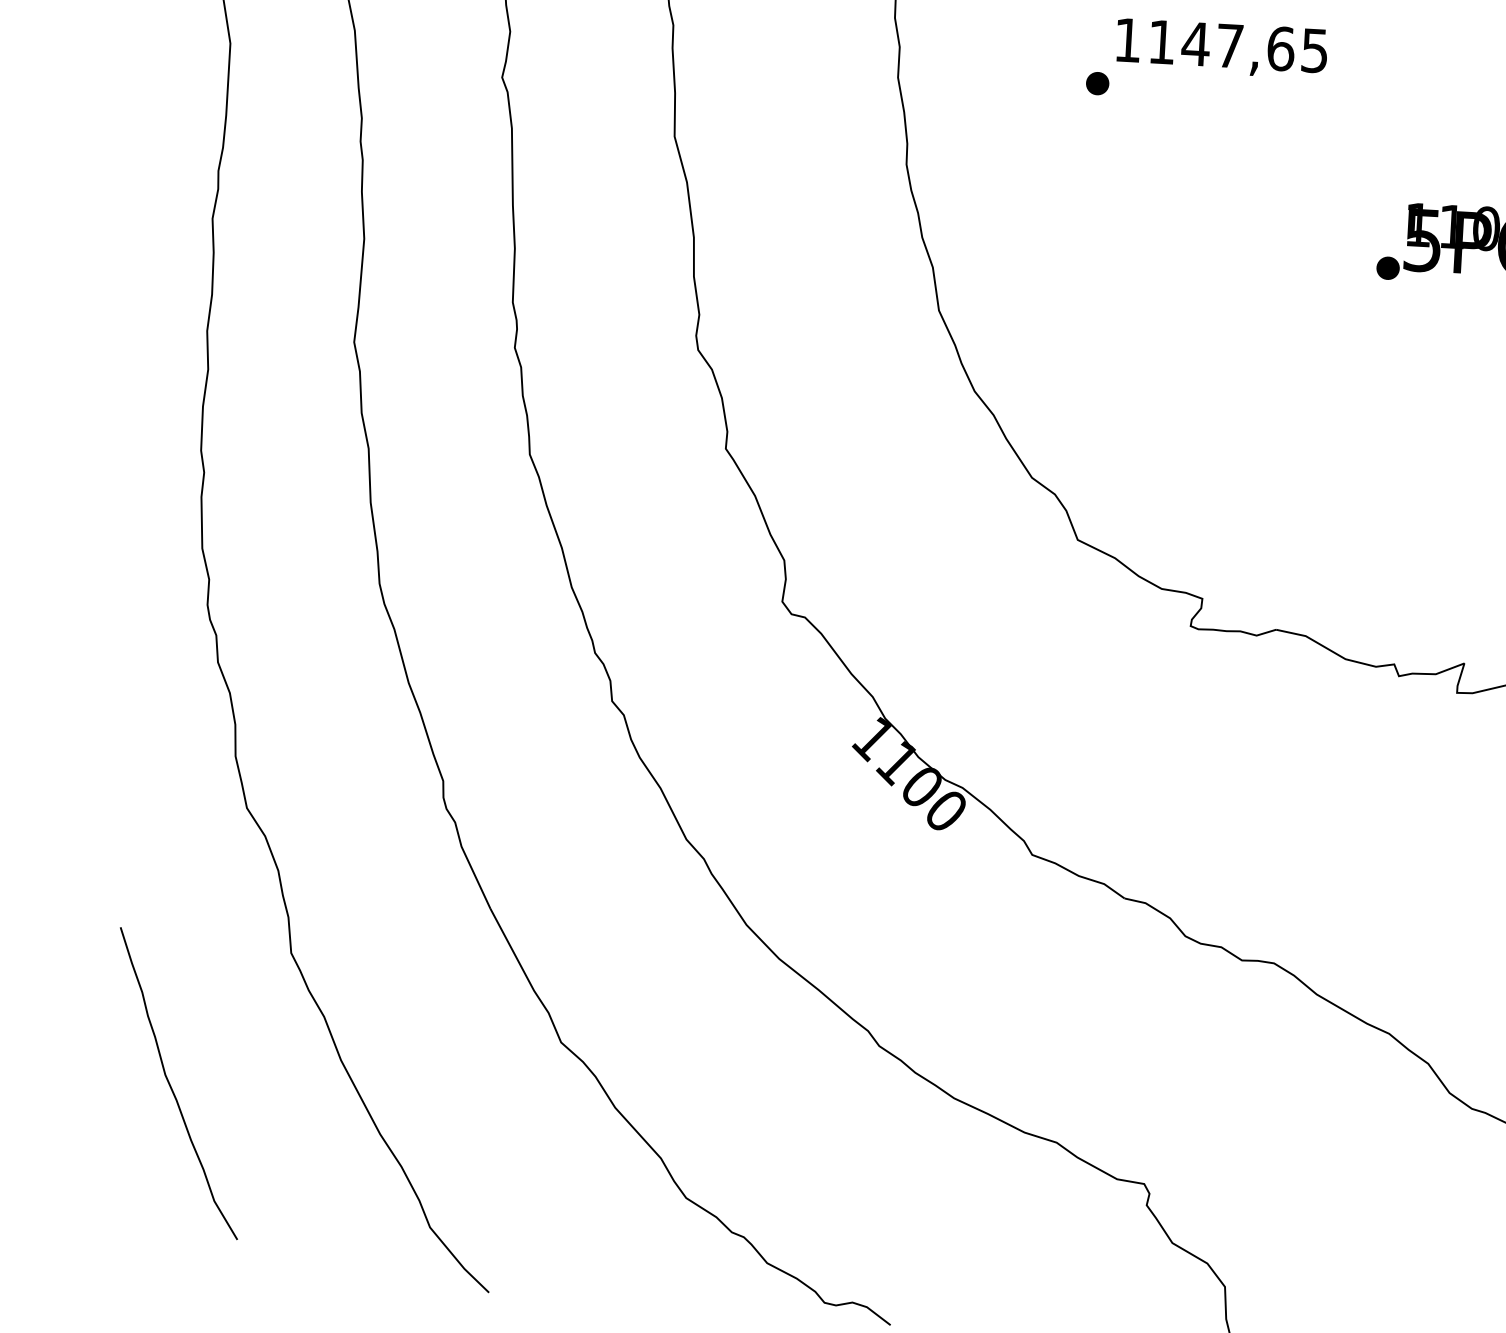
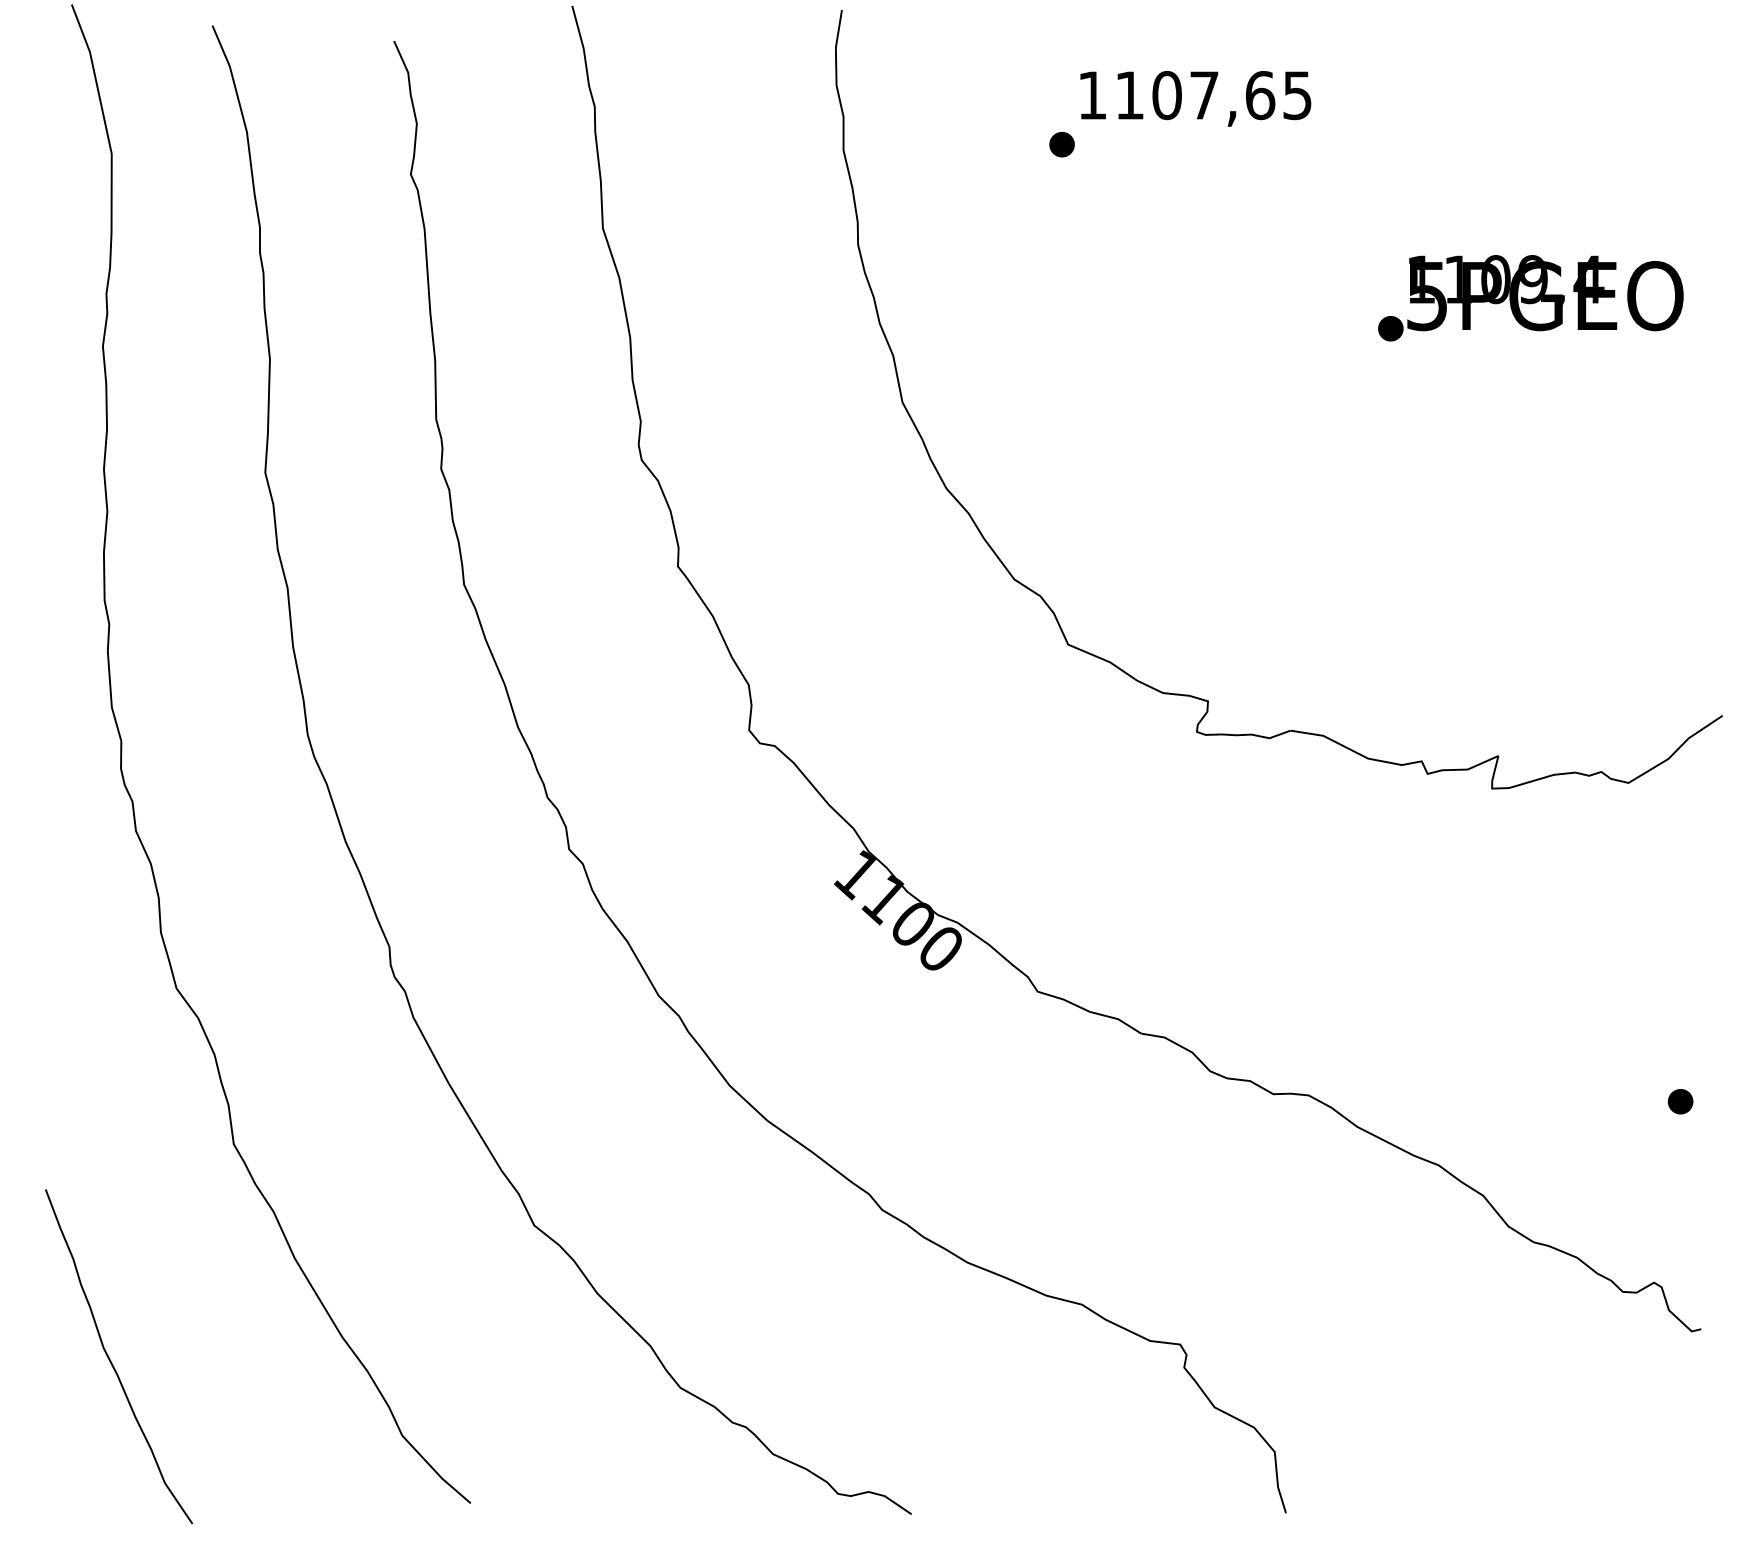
text: (1195, 44) -> (1166, 95), 1147,65 -> 1107,65
curve: (171, 1087) -> (111, 1361), moved

